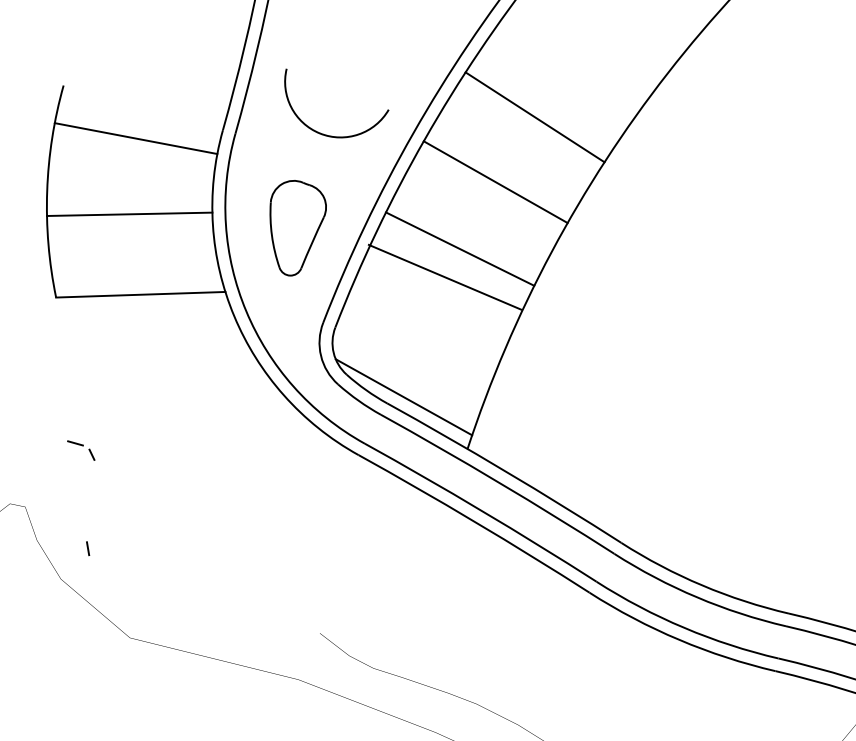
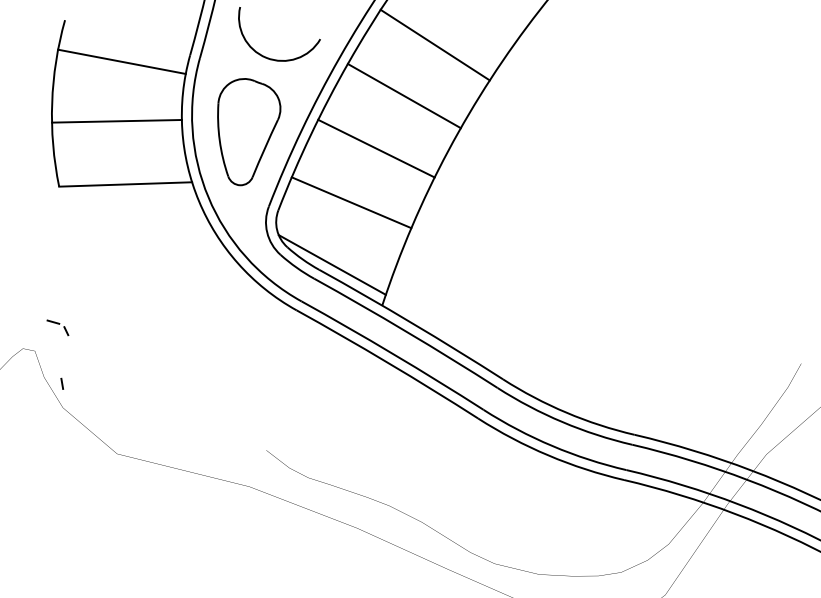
part: (298, 228) -> (249, 132), size x1.43
line: (444, 276) -> (351, 202), moved
part: (80, 450) -> (57, 327), moved
line: (88, 548) -> (62, 383), moved

